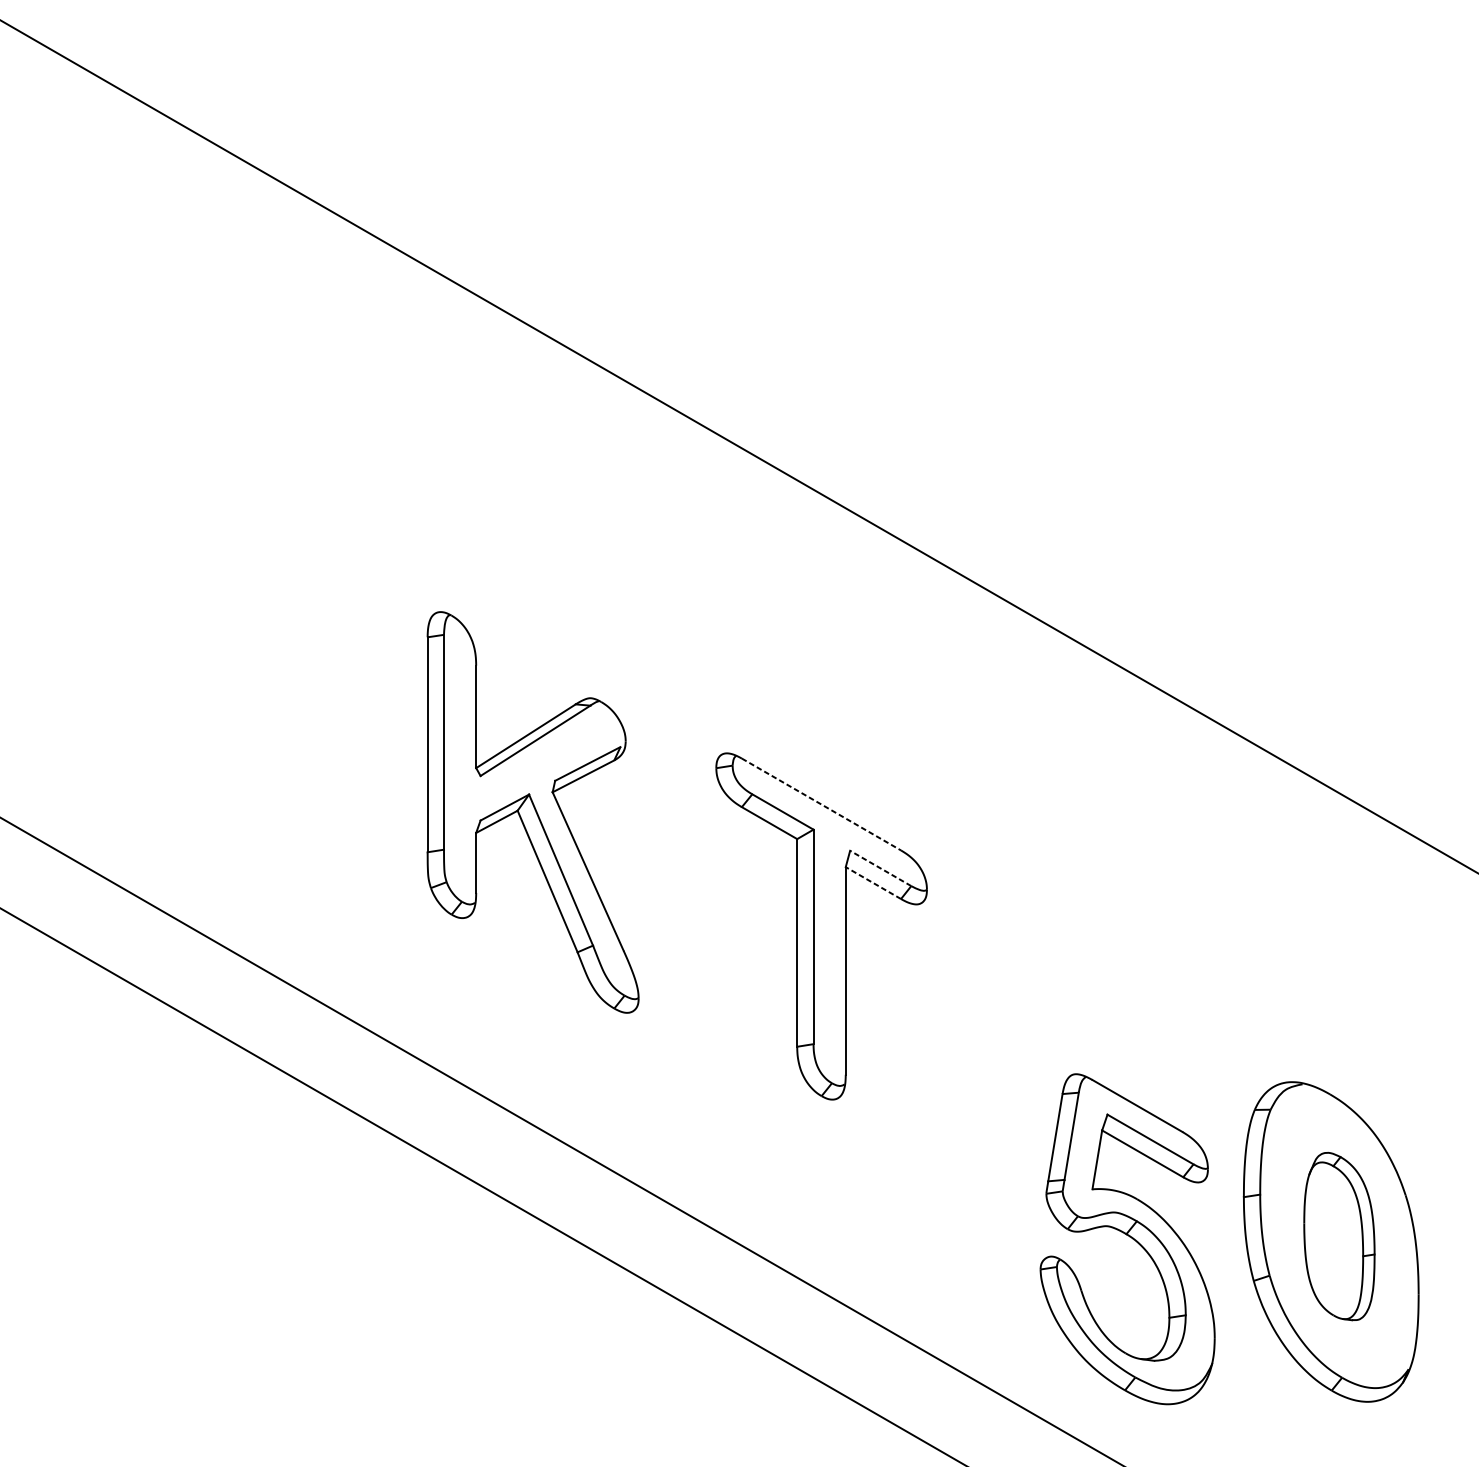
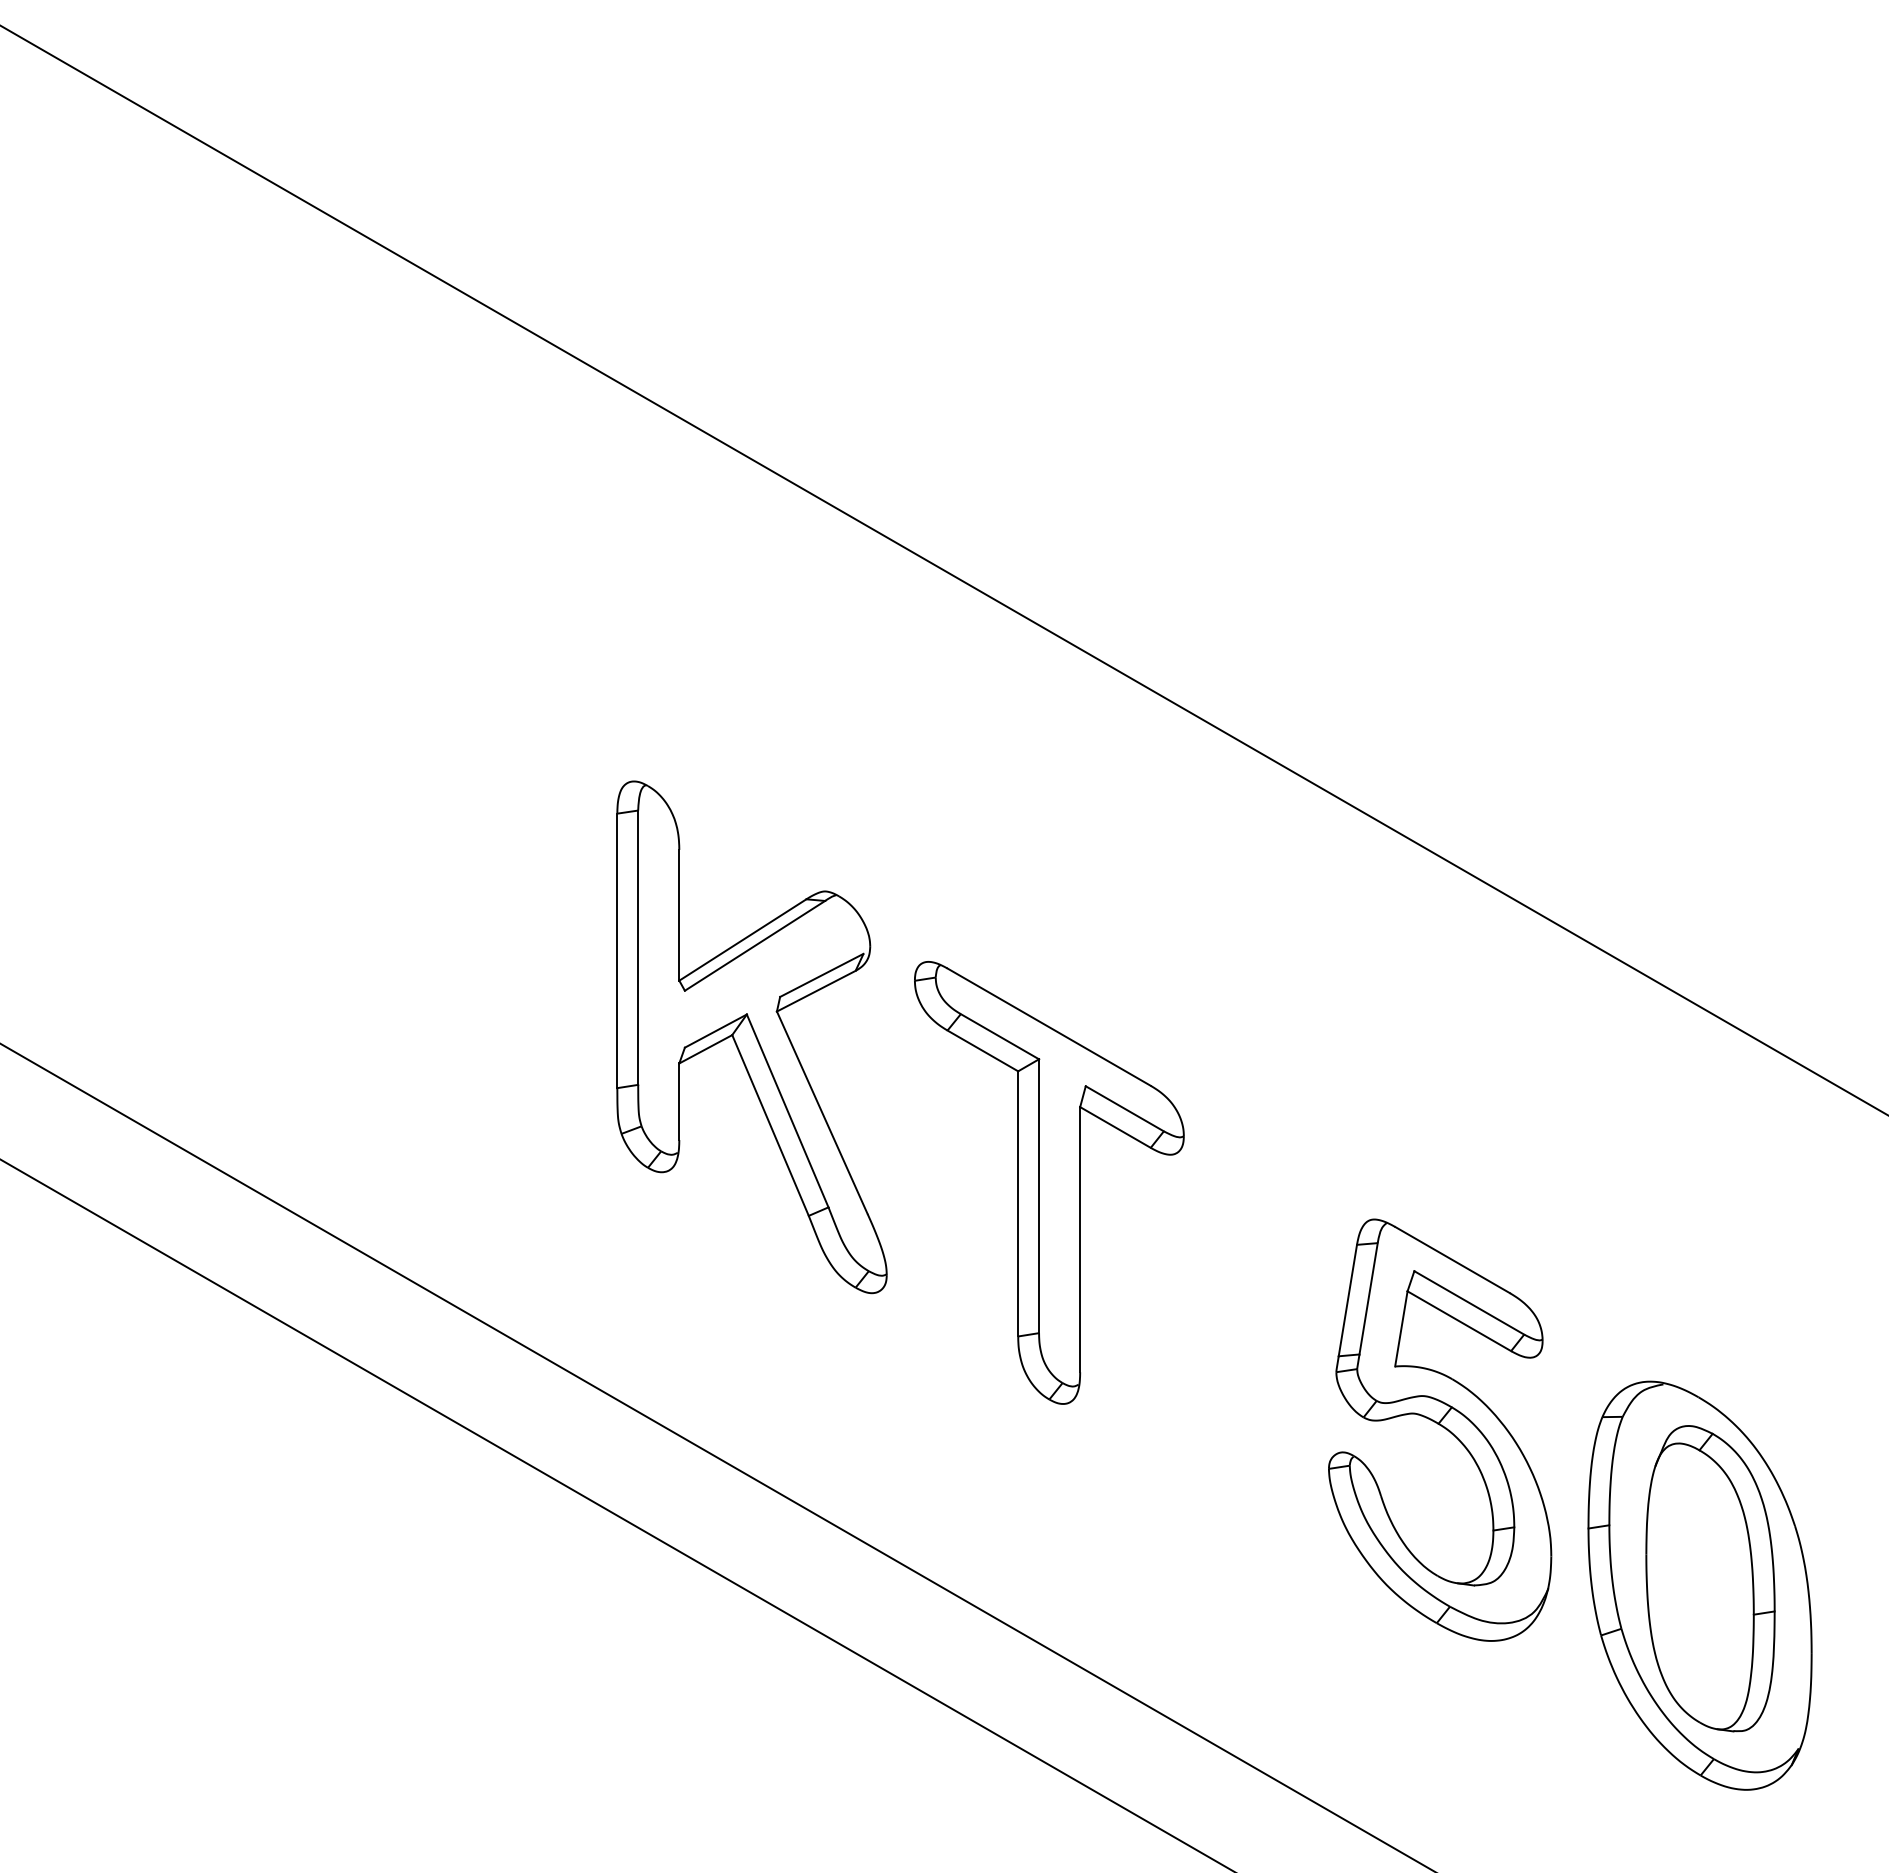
line: (821, 804) -> (1049, 1027), dashed -> solid
part: (532, 812) -> (751, 1037), moved
line: (880, 868) -> (1124, 1108), dashed -> solid
line: (873, 883) -> (1115, 1127), dashed -> solid
part: (1339, 1236) -> (1710, 1578), size x1.43
part: (1127, 1238) -> (1440, 1429), moved

